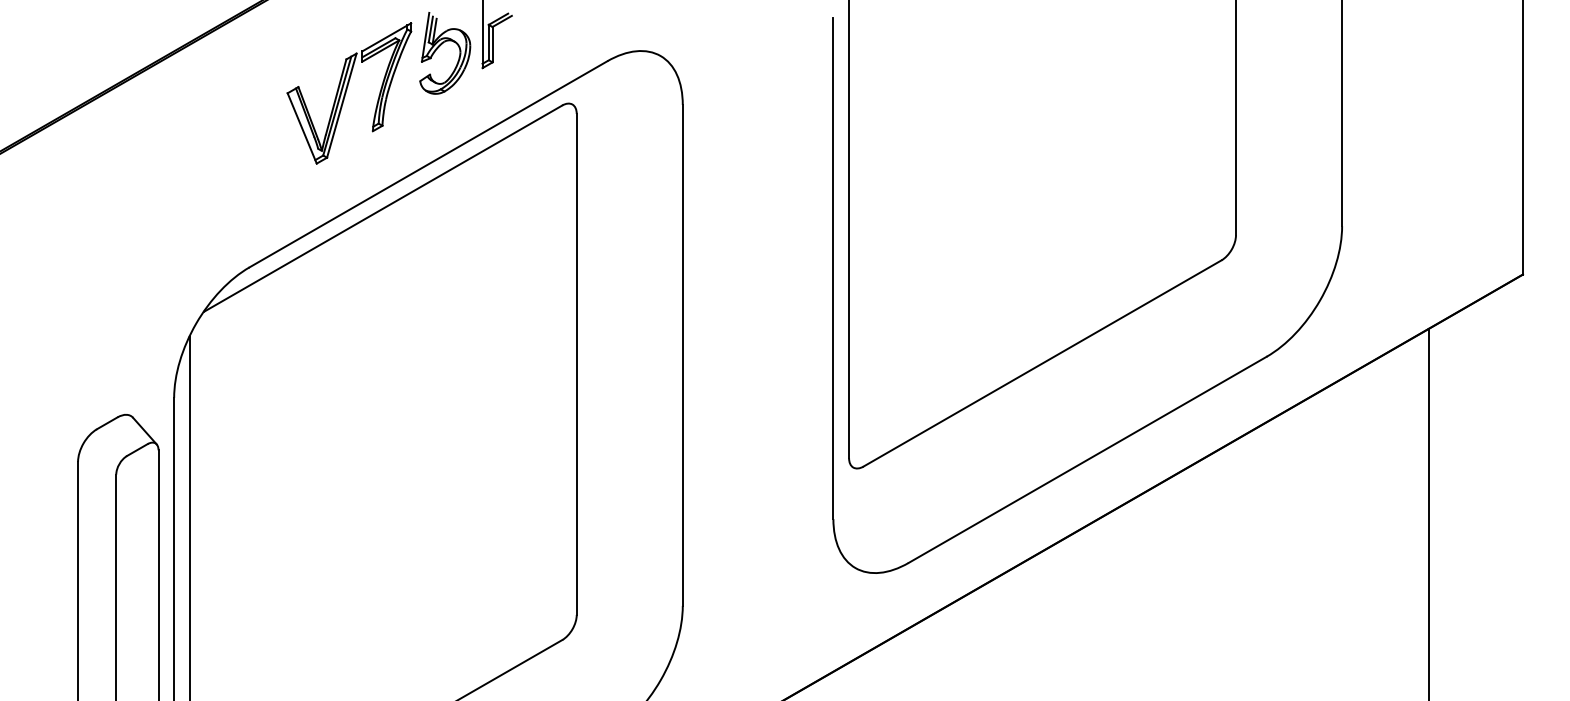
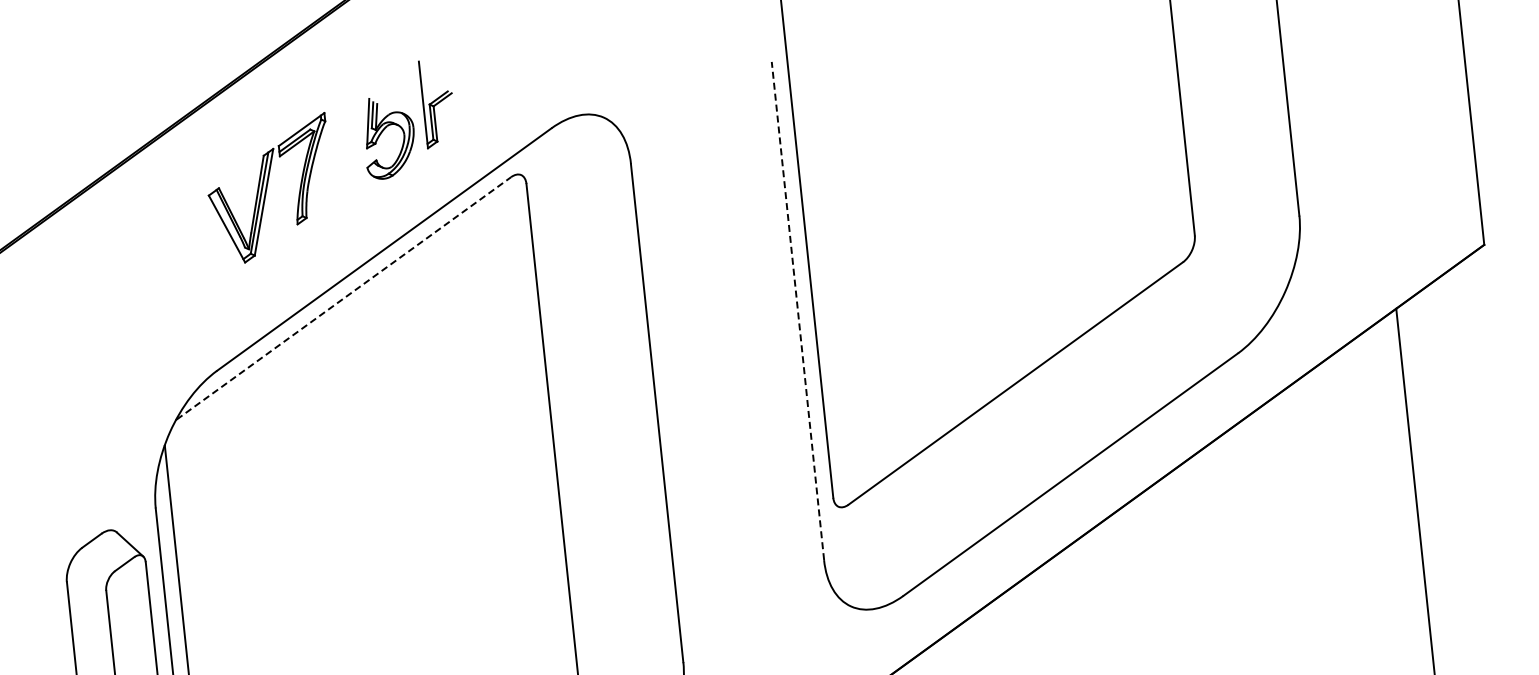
part: (349, 93) -> (270, 189), moved
line: (383, 208) -> (344, 298), solid -> dashed
line: (833, 268) -> (797, 310), solid -> dashed

